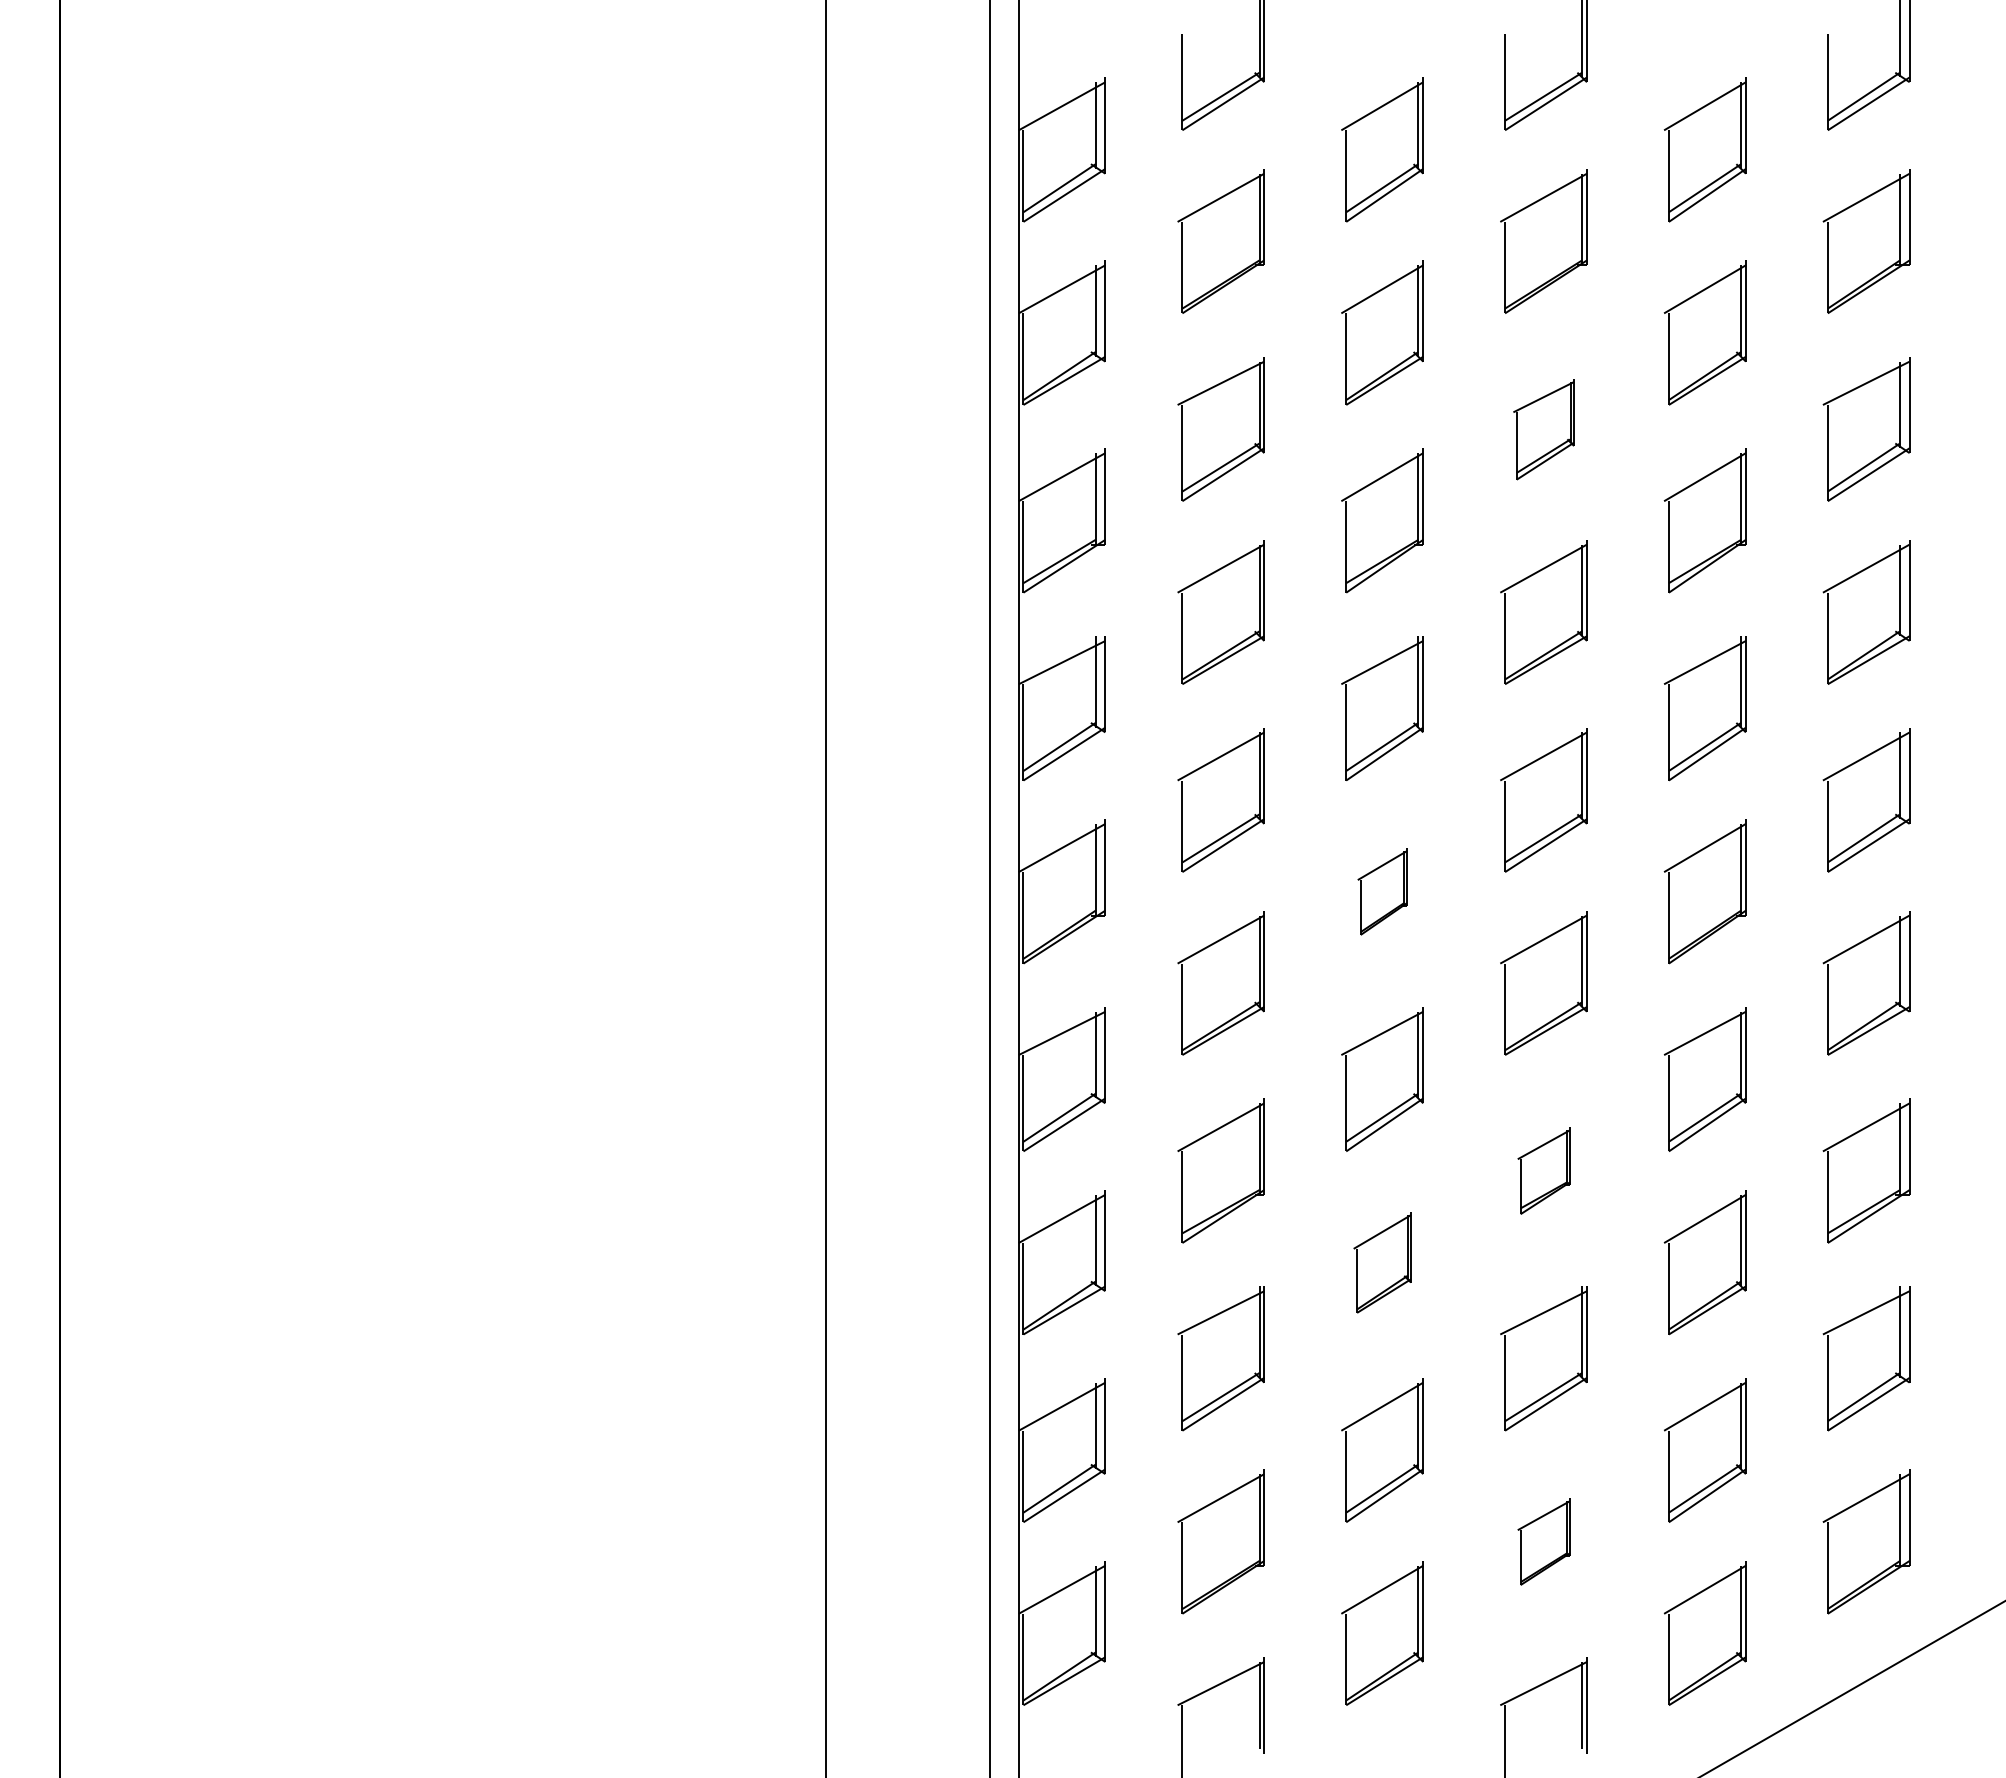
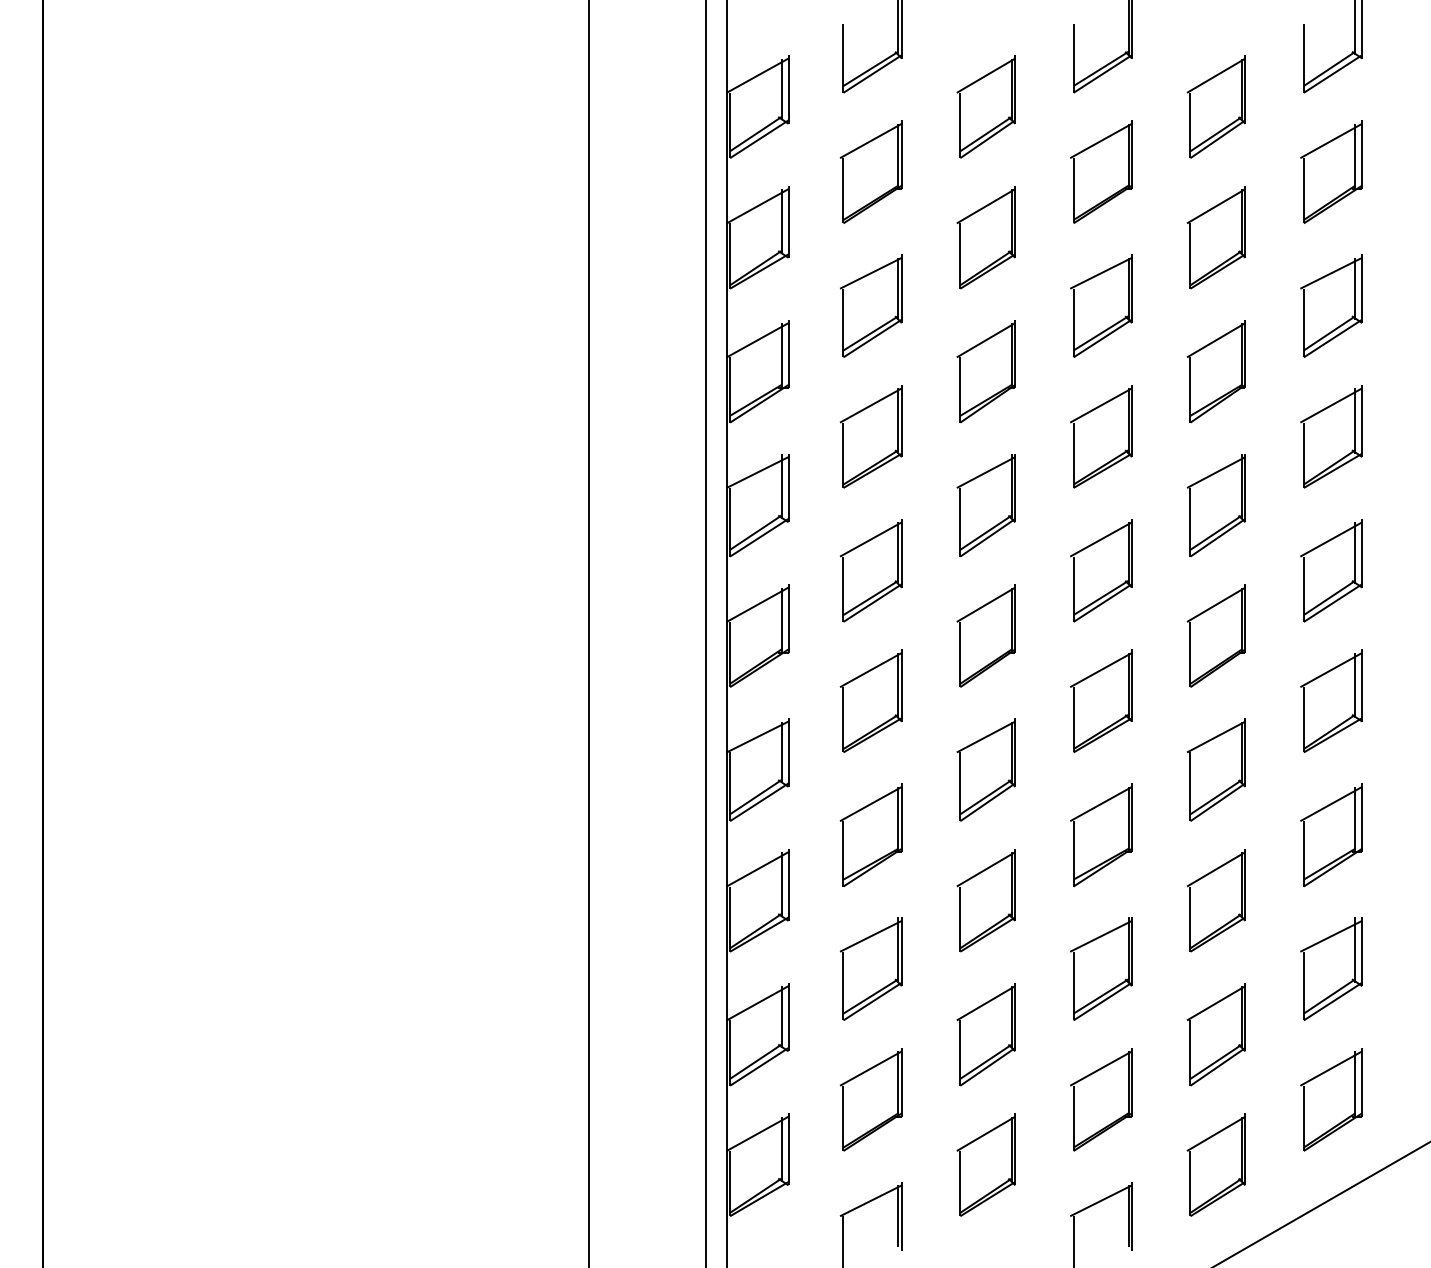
part: (1543, 429) -> (1101, 306), size x1.43
part: (1382, 891) -> (986, 635), size x1.67
part: (1543, 1170) -> (1101, 834), size x1.67
part: (1382, 1262) -> (986, 900), size x1.43
part: (1543, 1541) -> (1101, 1099), size x1.67

